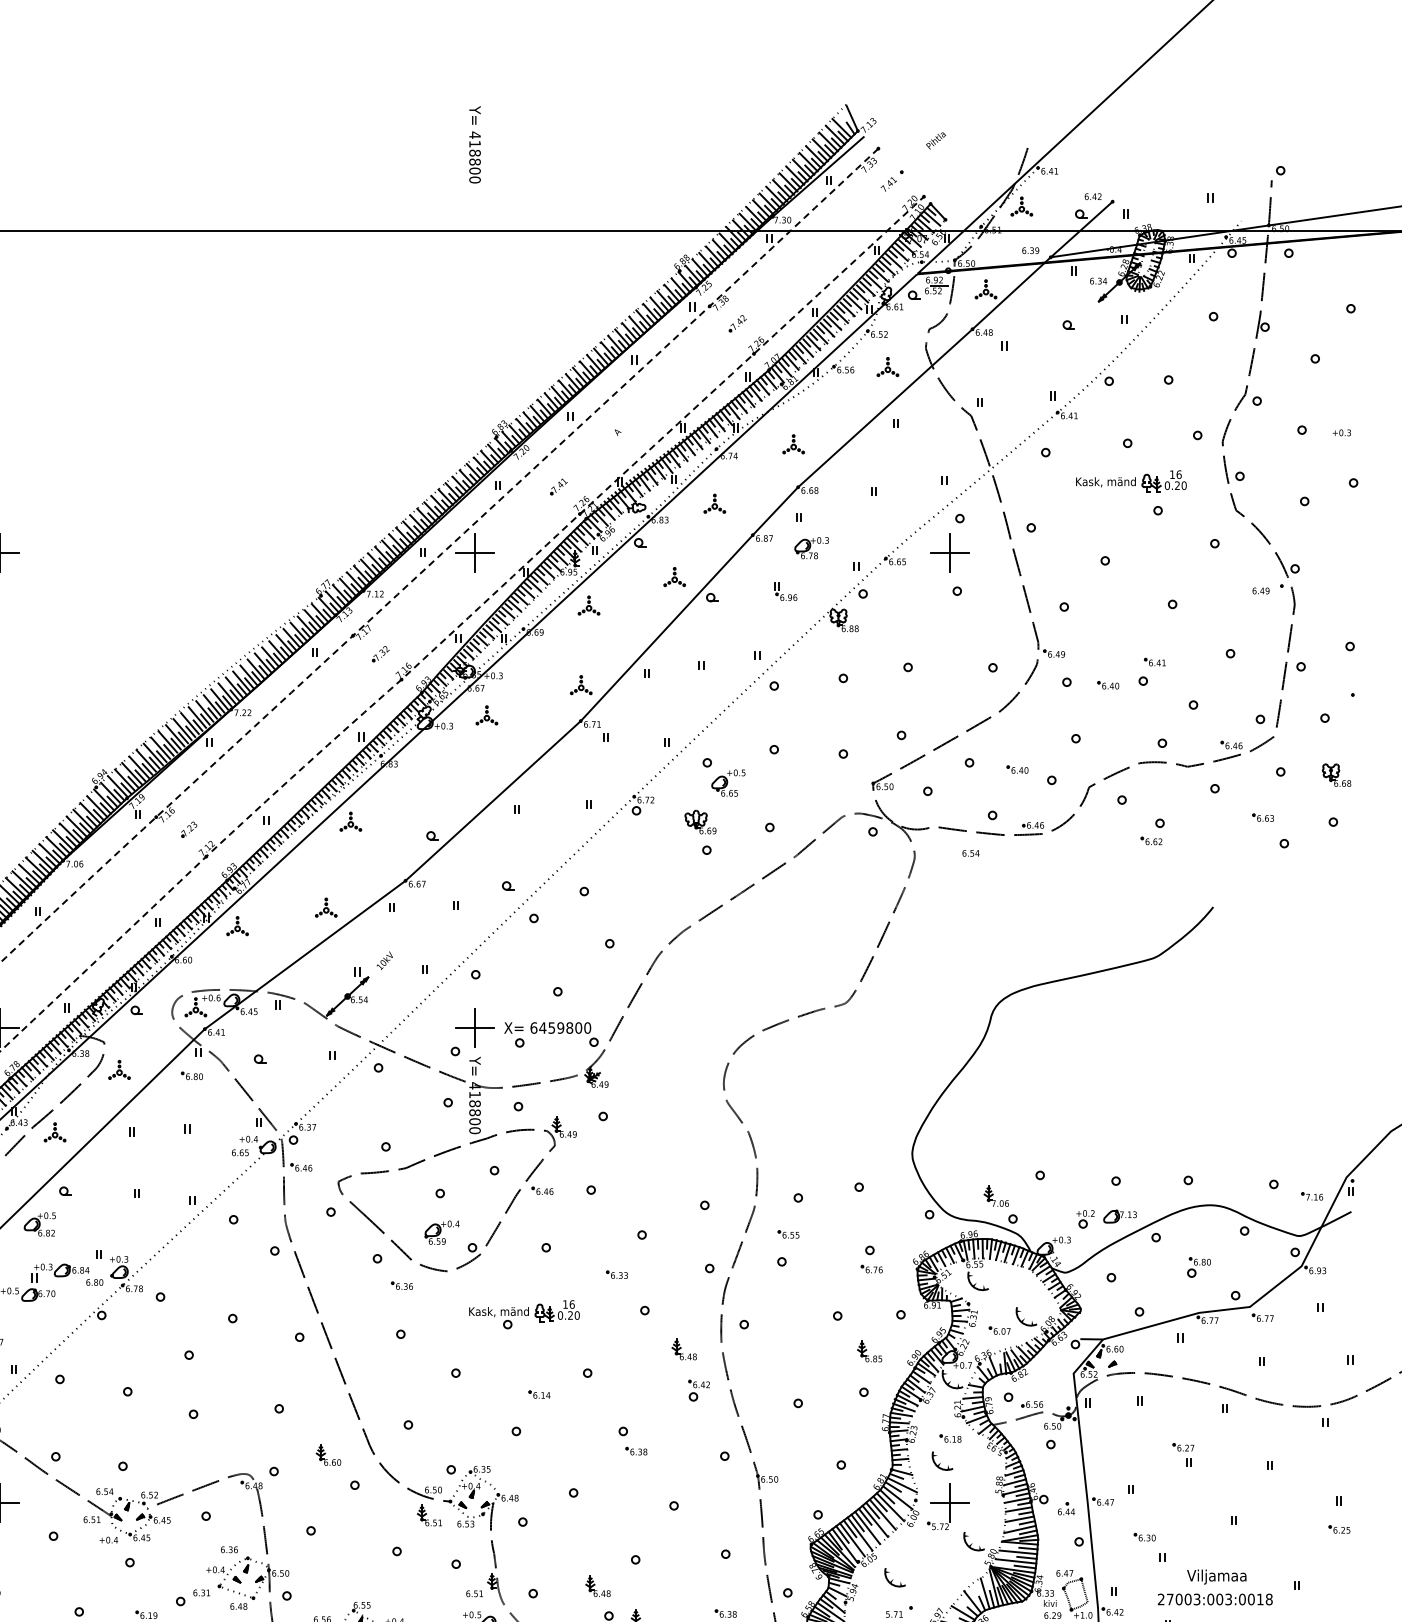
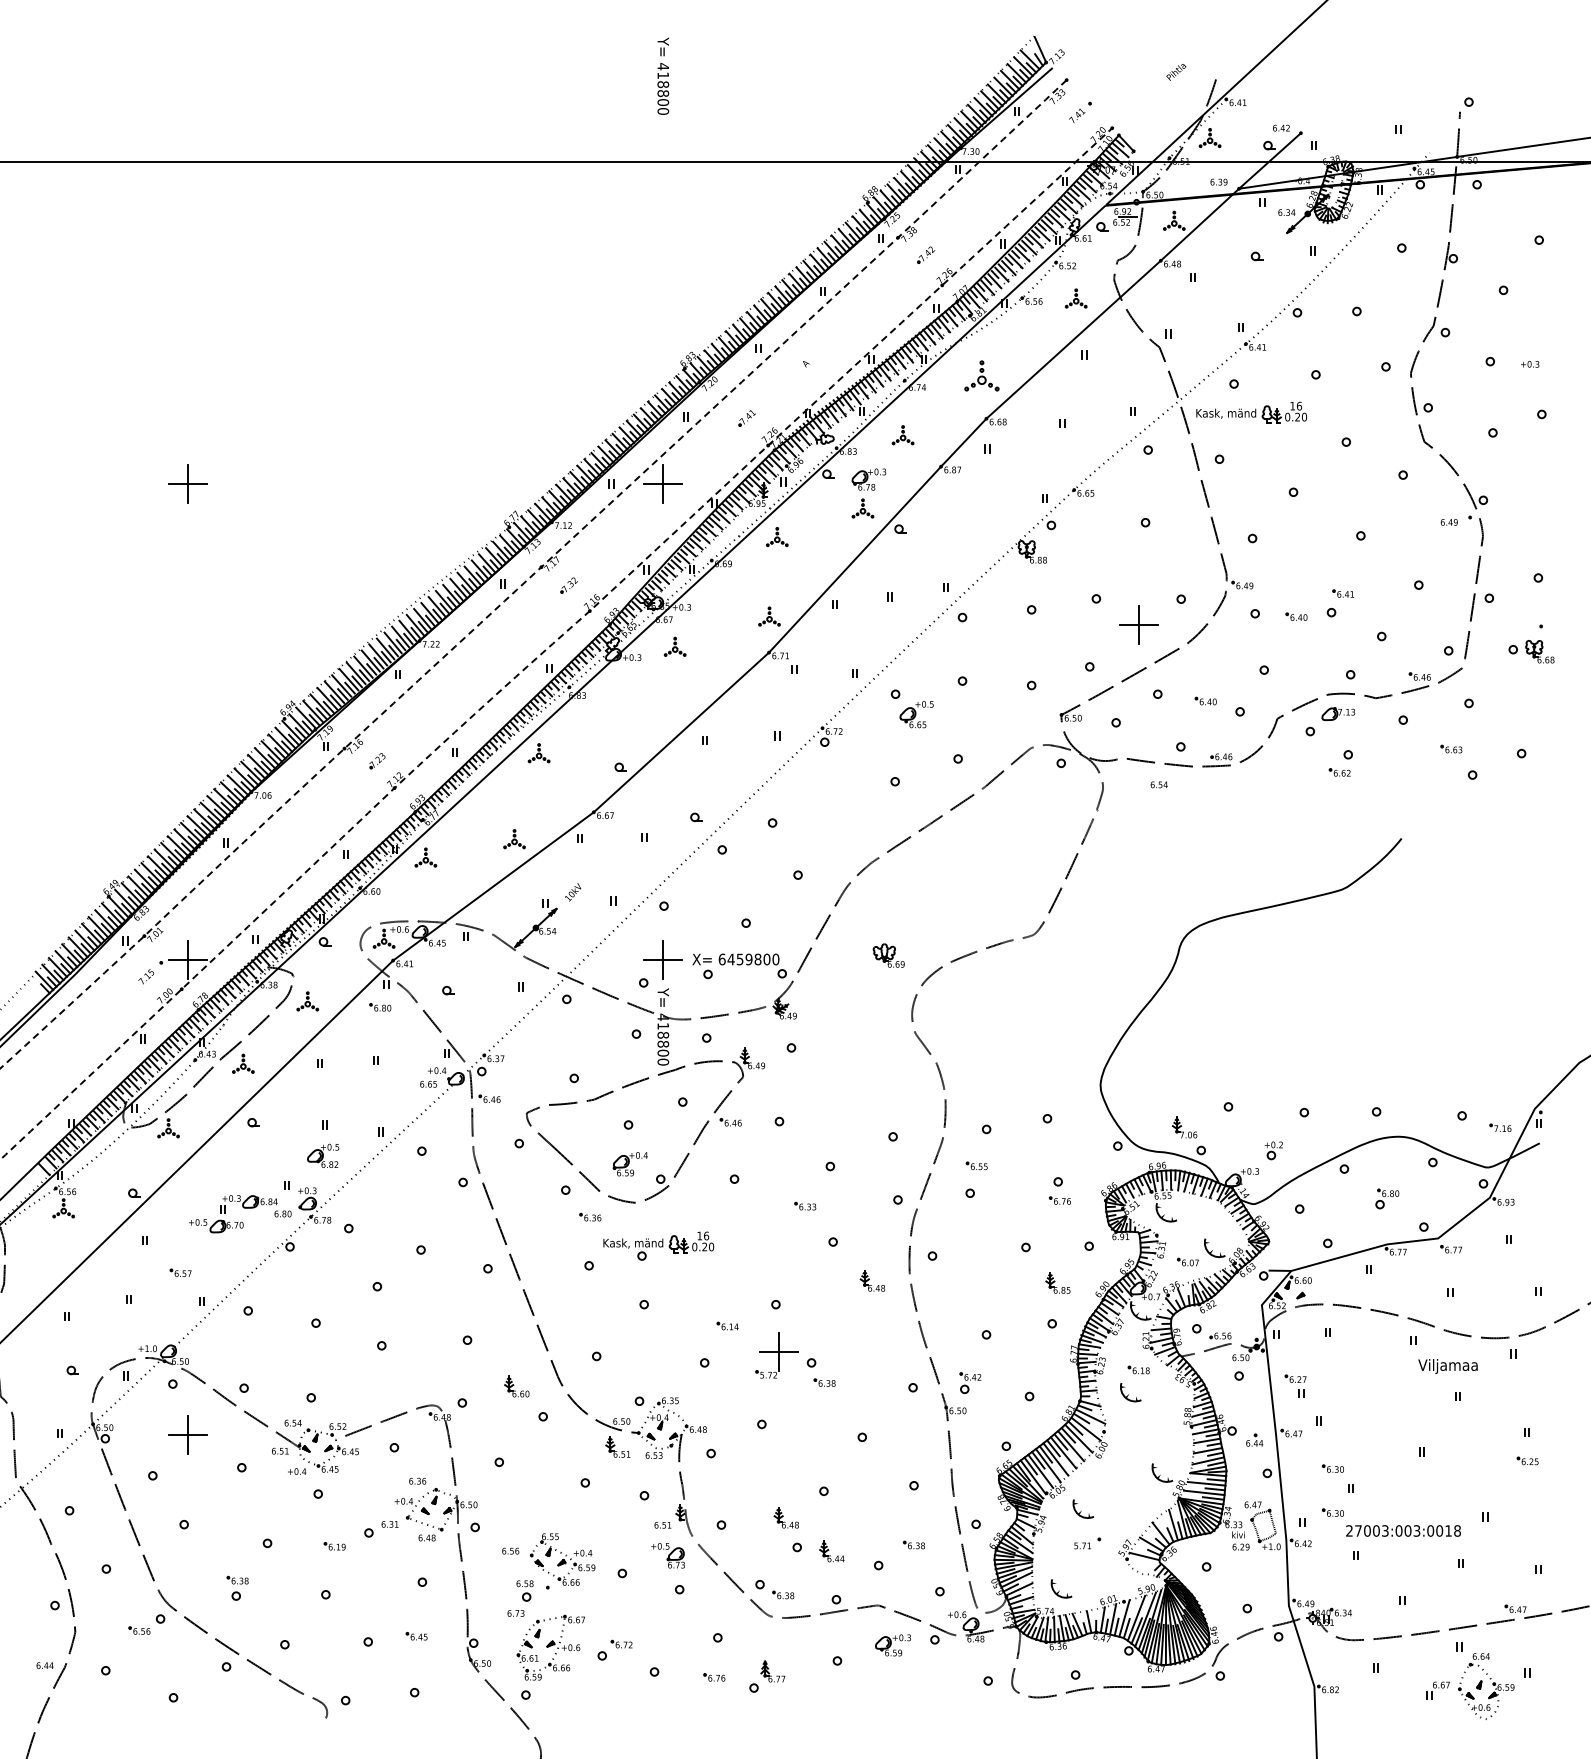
text: (936, 141) -> (1176, 72), moved
part: (793, 444) -> (981, 375), size x1.6
part: (1131, 481) -> (1251, 412), moved
part: (811, 548) -> (868, 479), moved
part: (950, 552) -> (1138, 624), moved
part: (785, 591) -> (973, 522), removed
part: (1336, 775) -> (1539, 651), moved
part: (700, 822) -> (888, 955), moved
part: (1120, 1217) -> (1338, 714), moved
part: (40, 1224) -> (323, 1155), moved
part: (524, 1314) -> (658, 1245), moved
part: (699, 1391) -> (970, 1383), moved
part: (1183, 1454) -> (1295, 1385), moved
part: (948, 1507) -> (776, 1355), moved
text: (1216, 1577) -> (1447, 1366), moved
part: (1144, 1581) -> (1332, 1512), added

